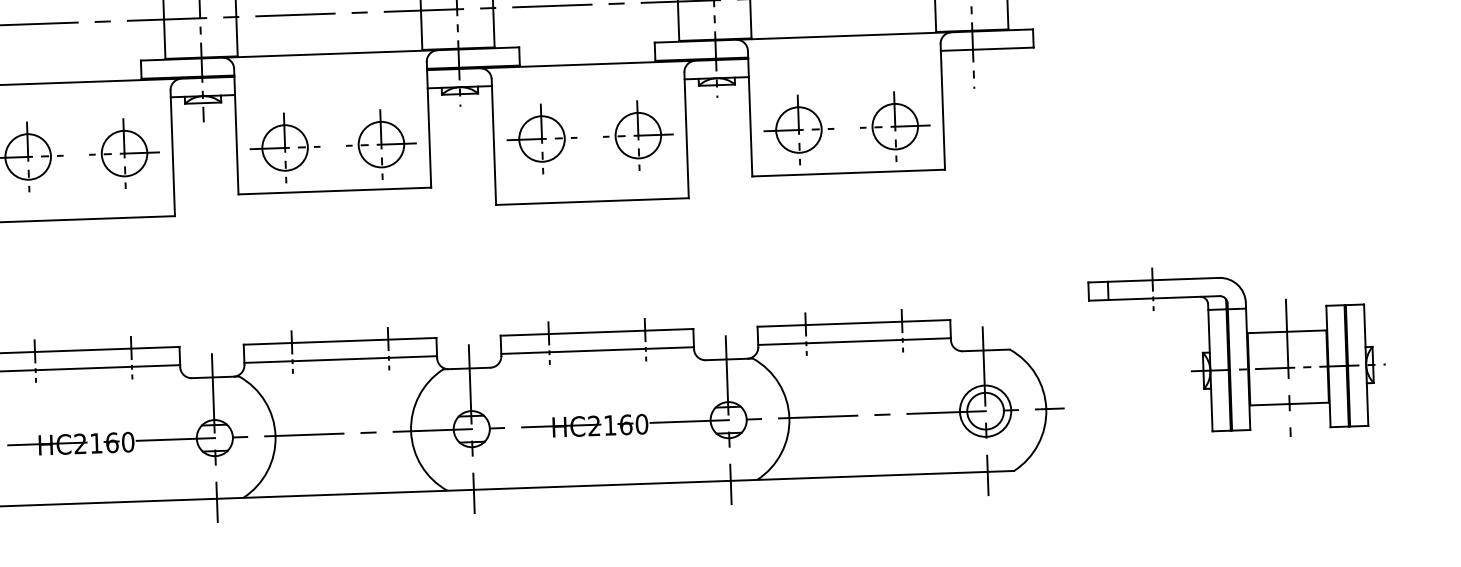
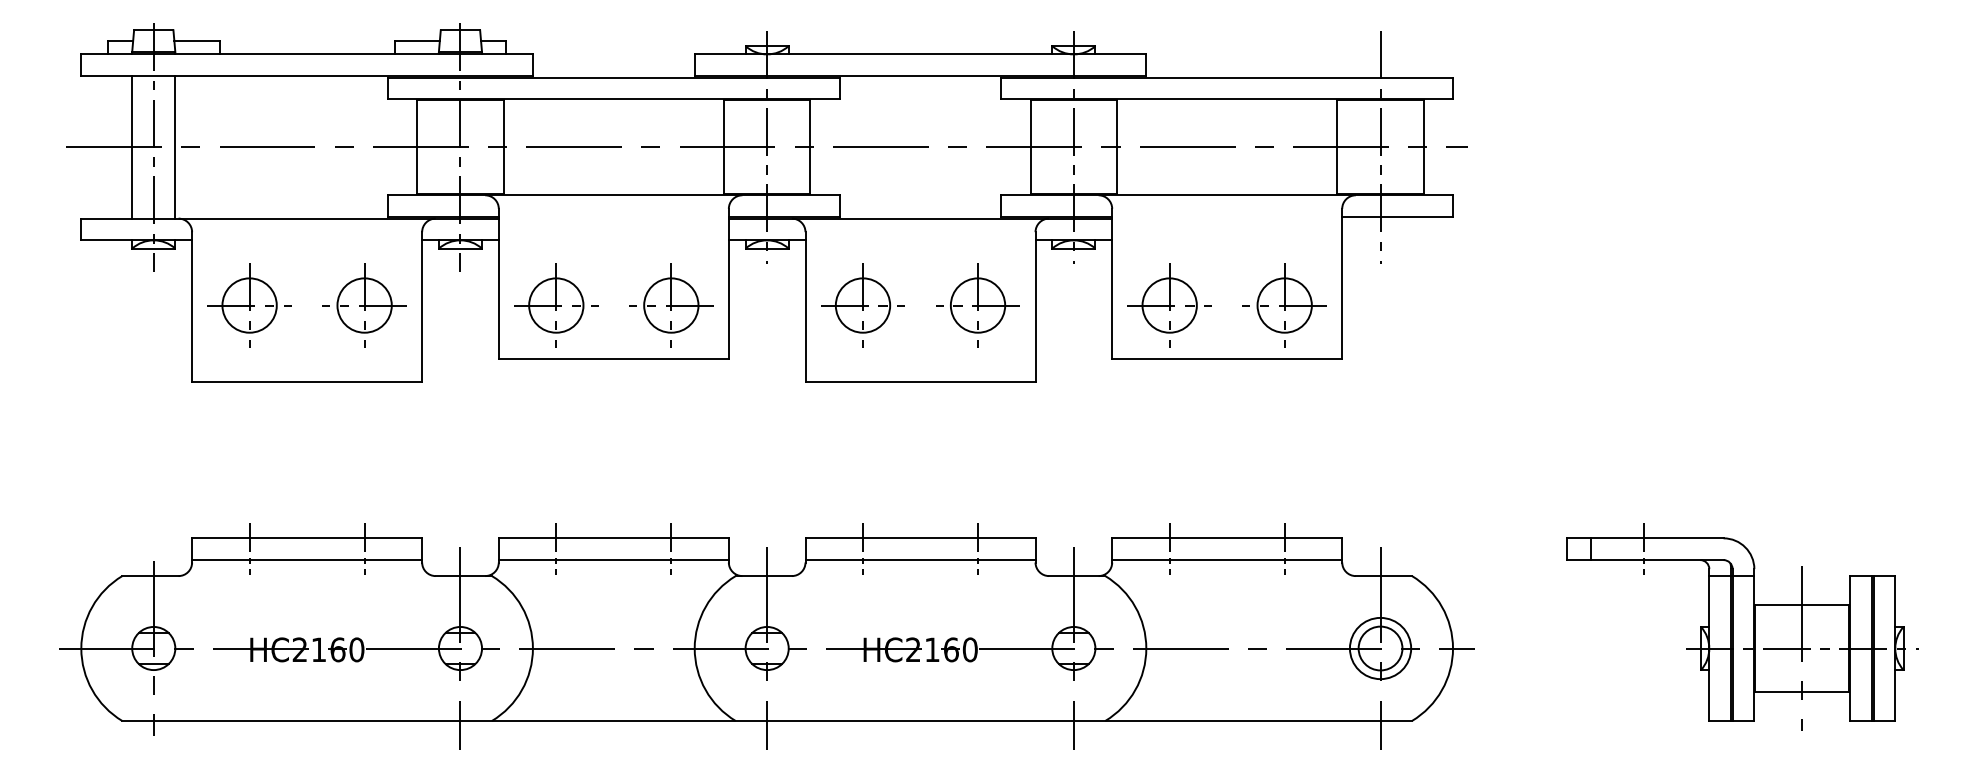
part: (1237, 351) -> (1742, 626), moved

